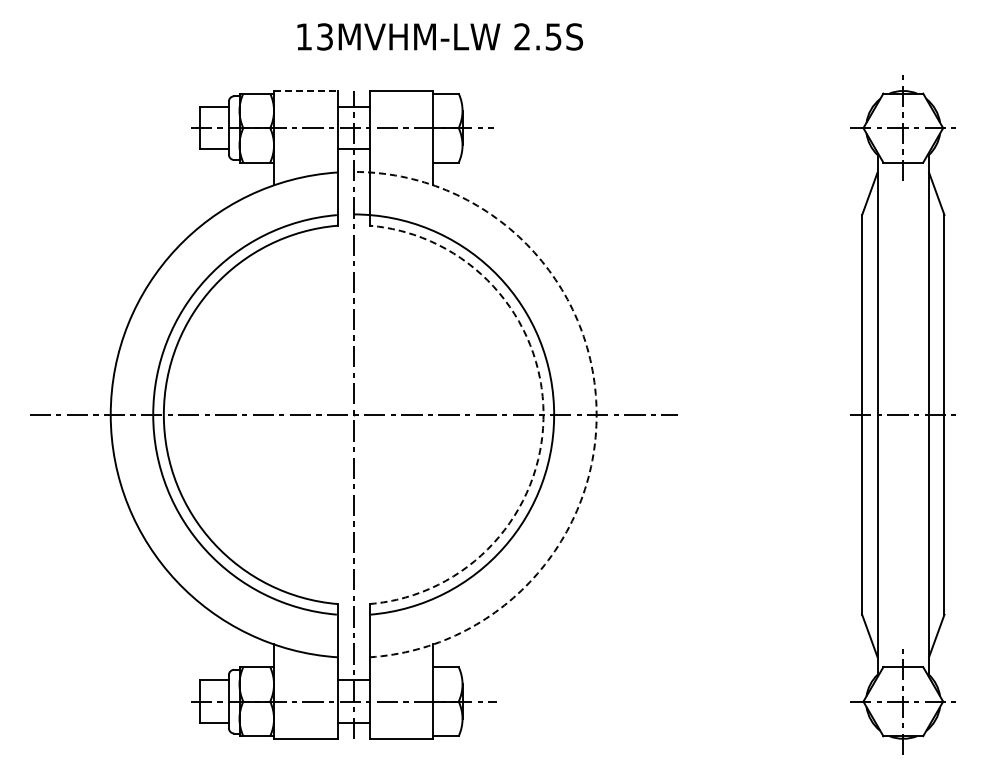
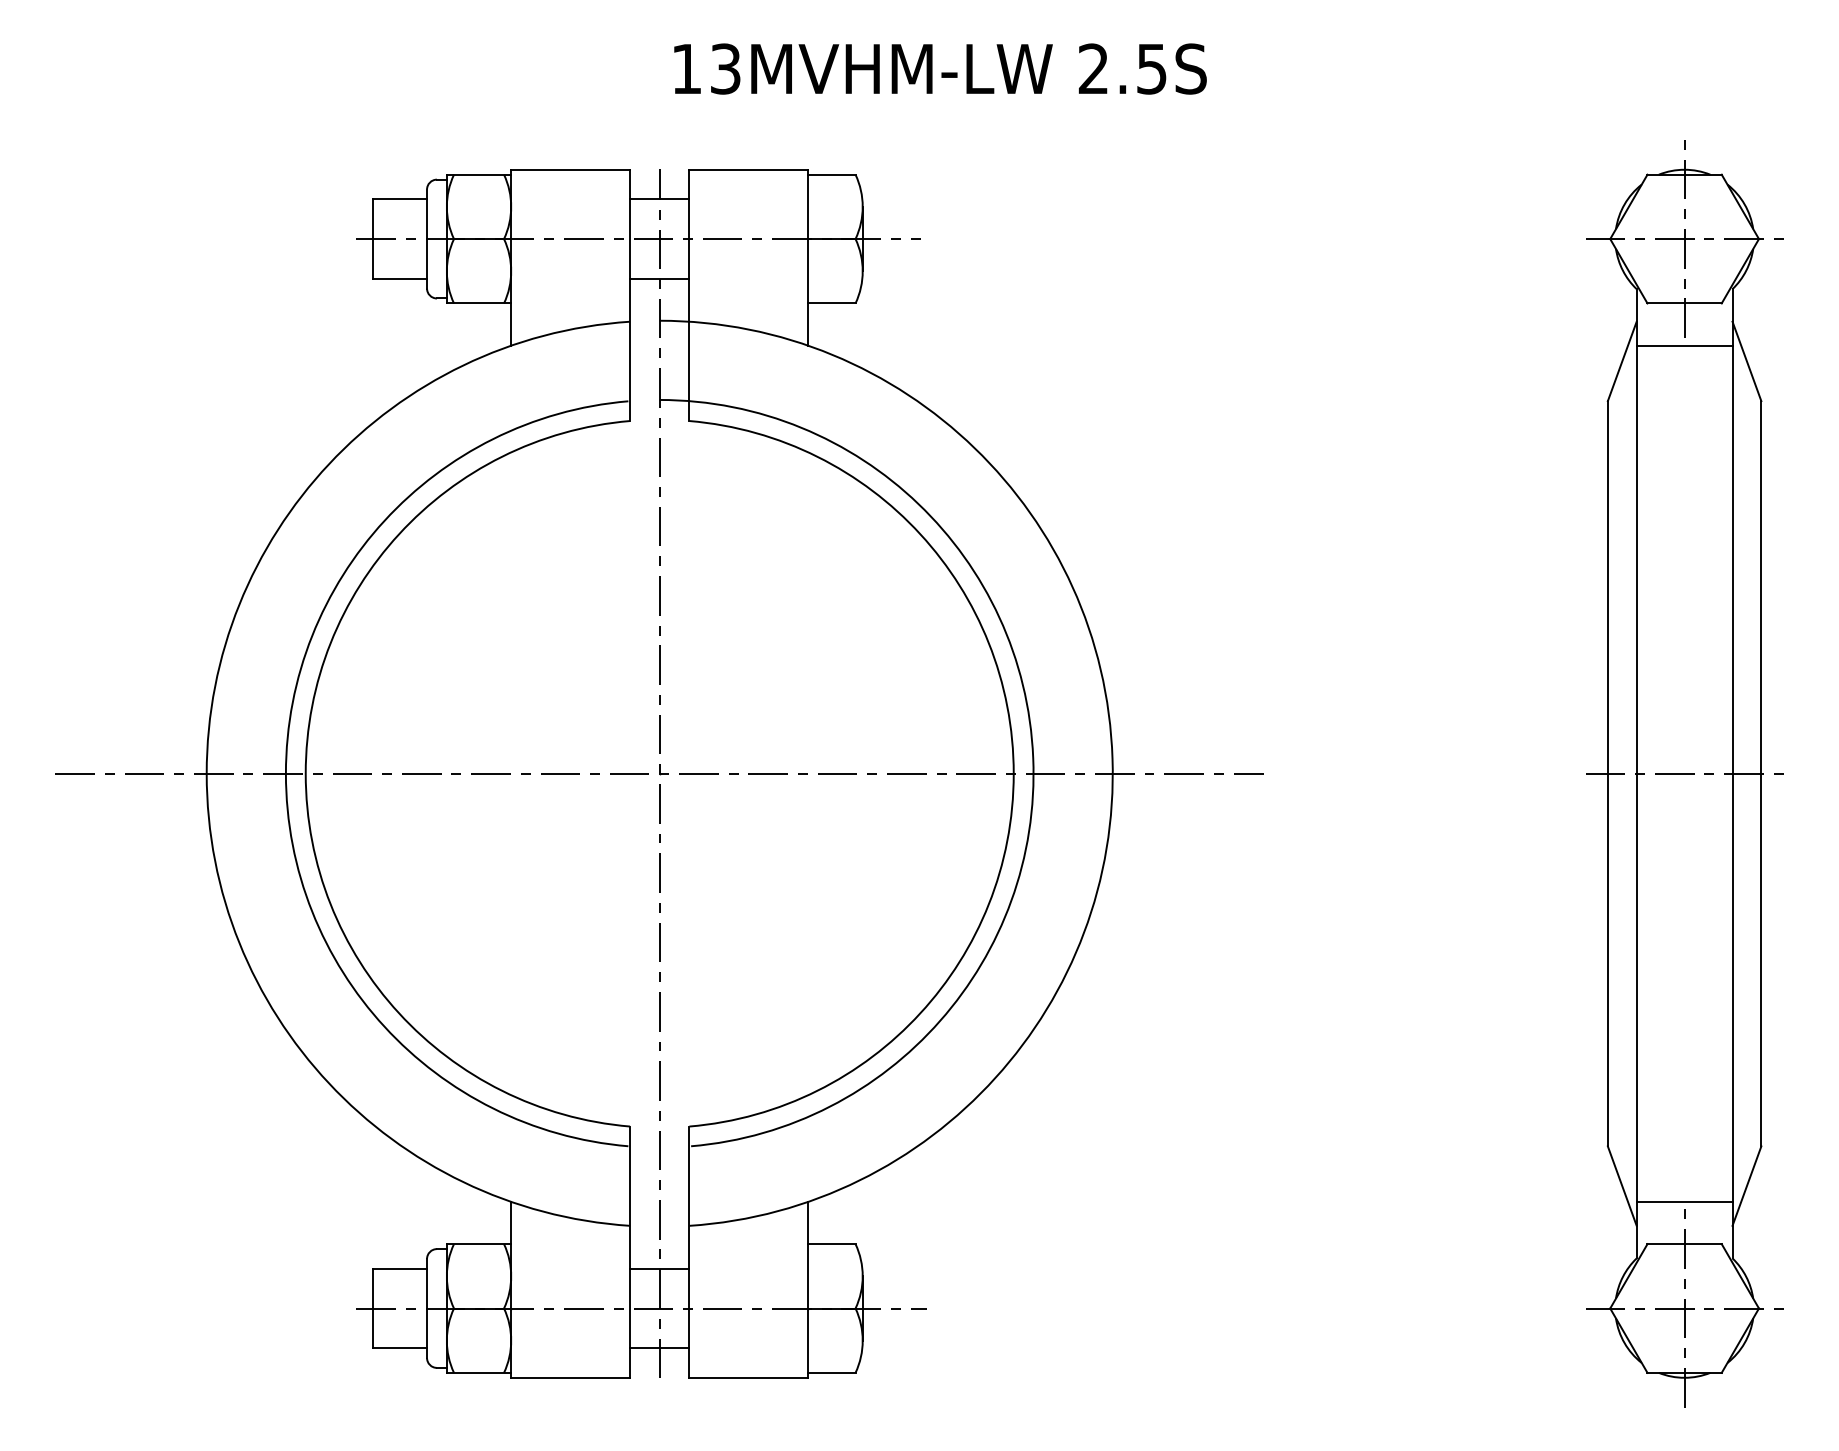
text: (439, 36) -> (939, 68), moved
line: (305, 90) -> (569, 168), dashed -> solid
line: (903, 185) -> (1684, 346), added
arc: (596, 406) -> (1112, 758), dashed -> solid
arc: (543, 414) -> (1013, 773), dashed -> solid
line: (903, 644) -> (1684, 1201), added

